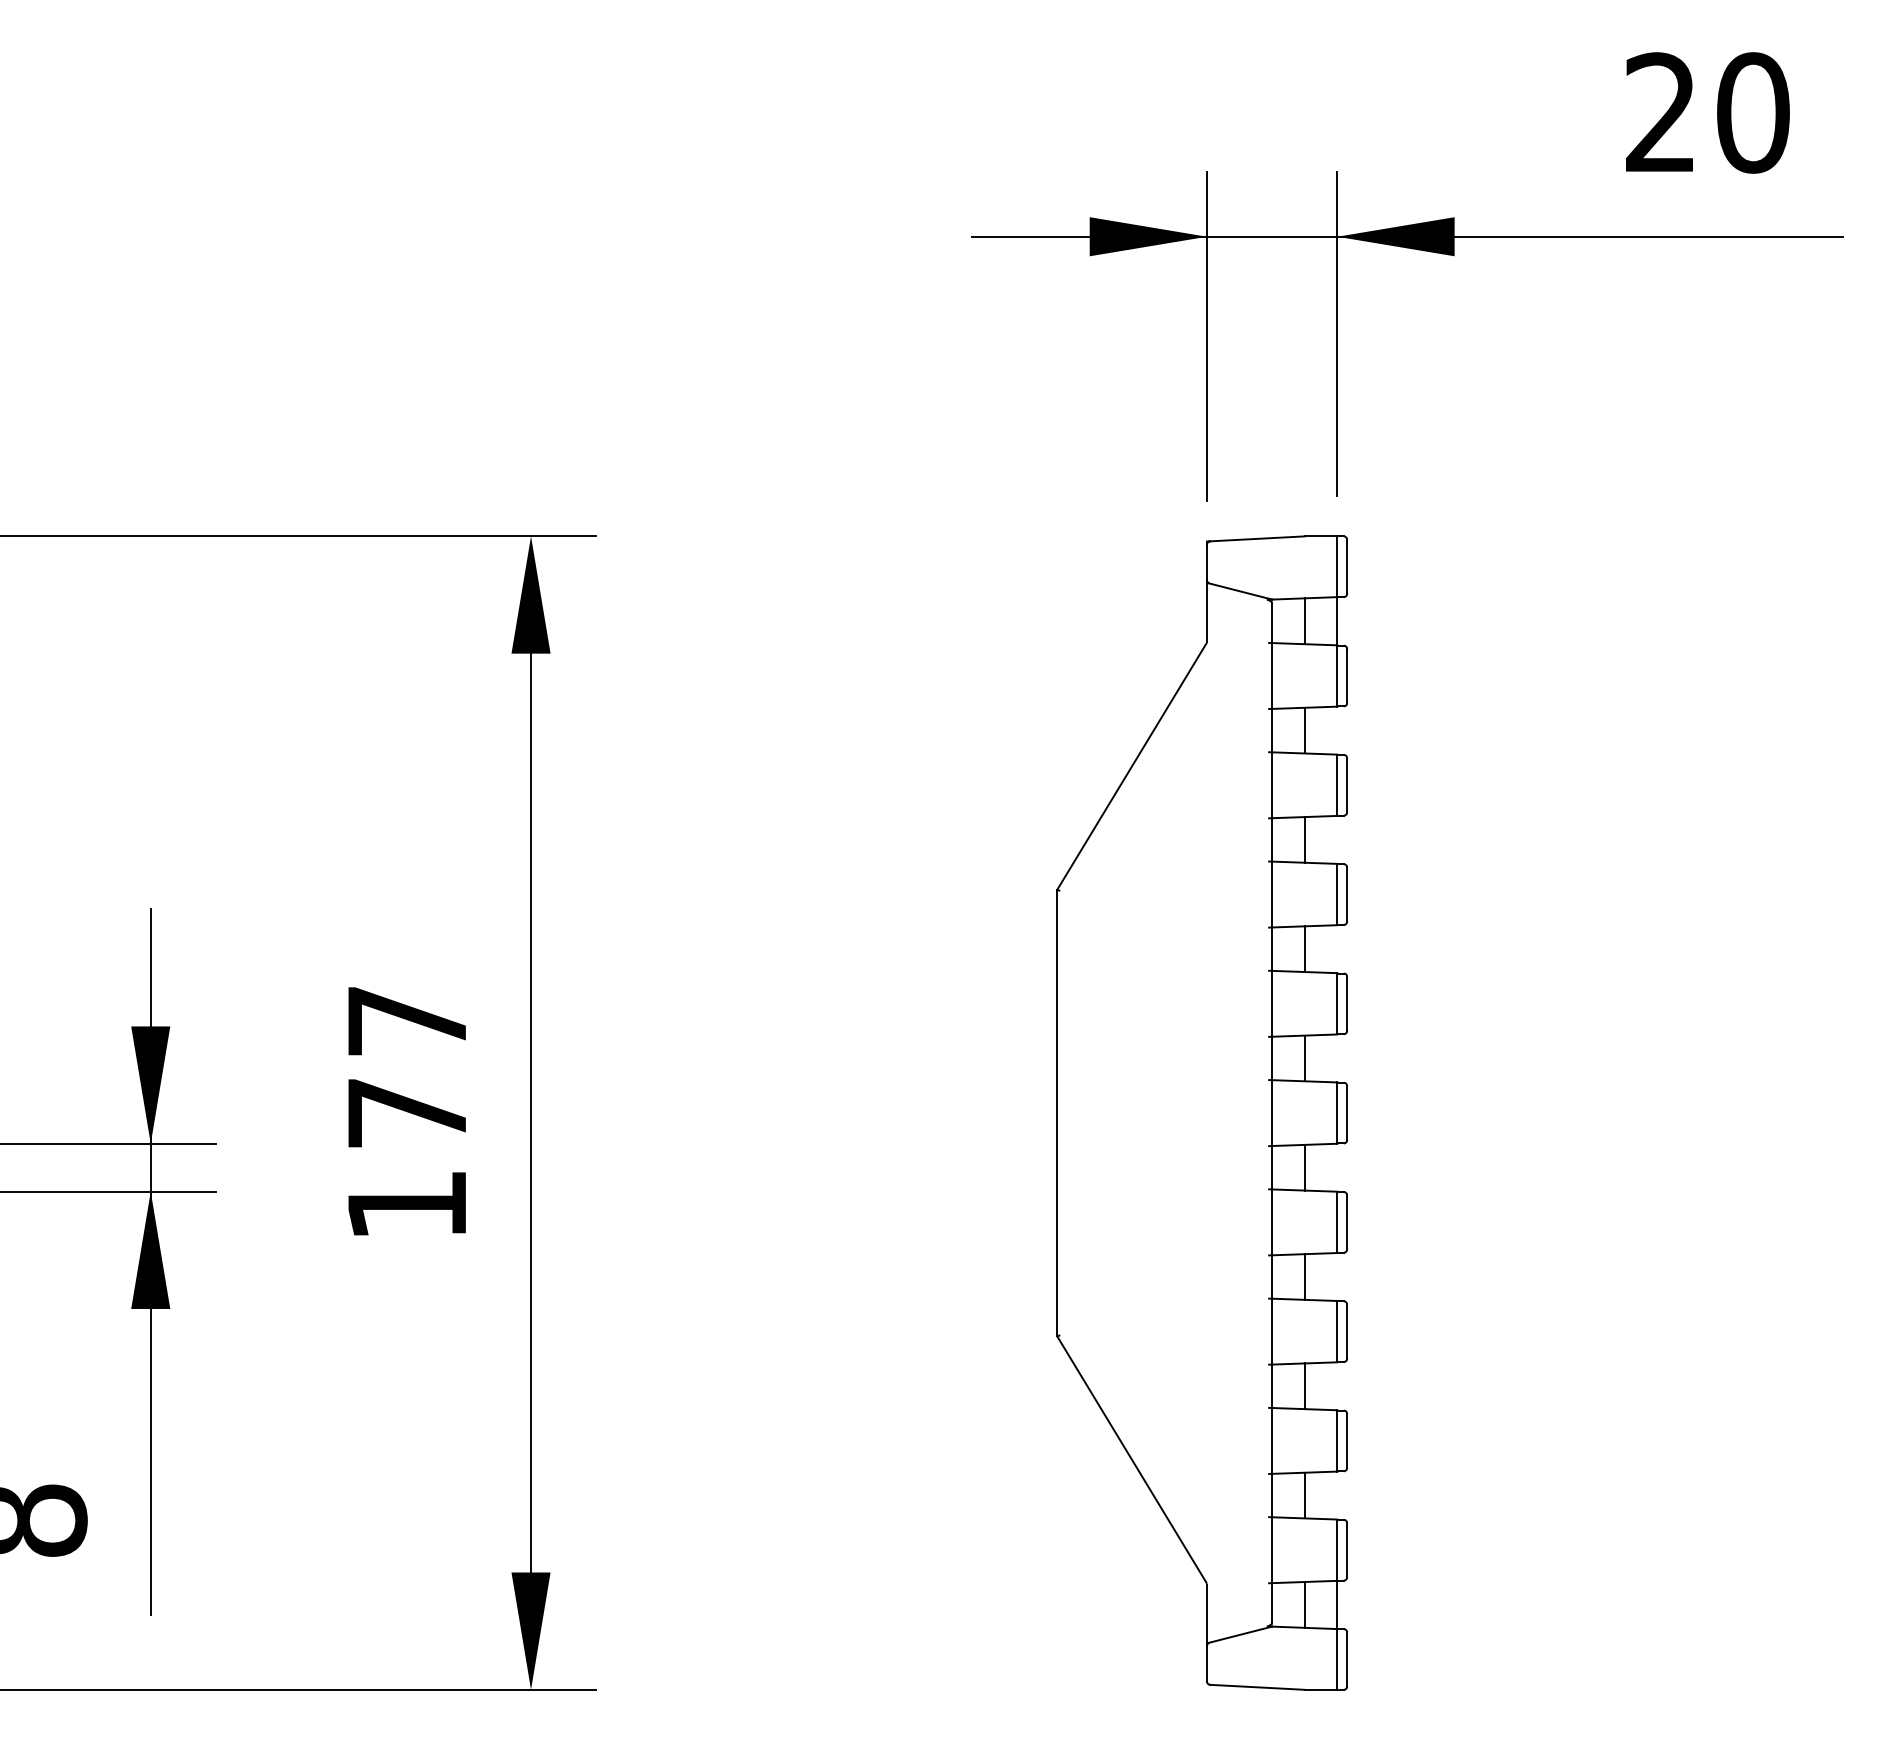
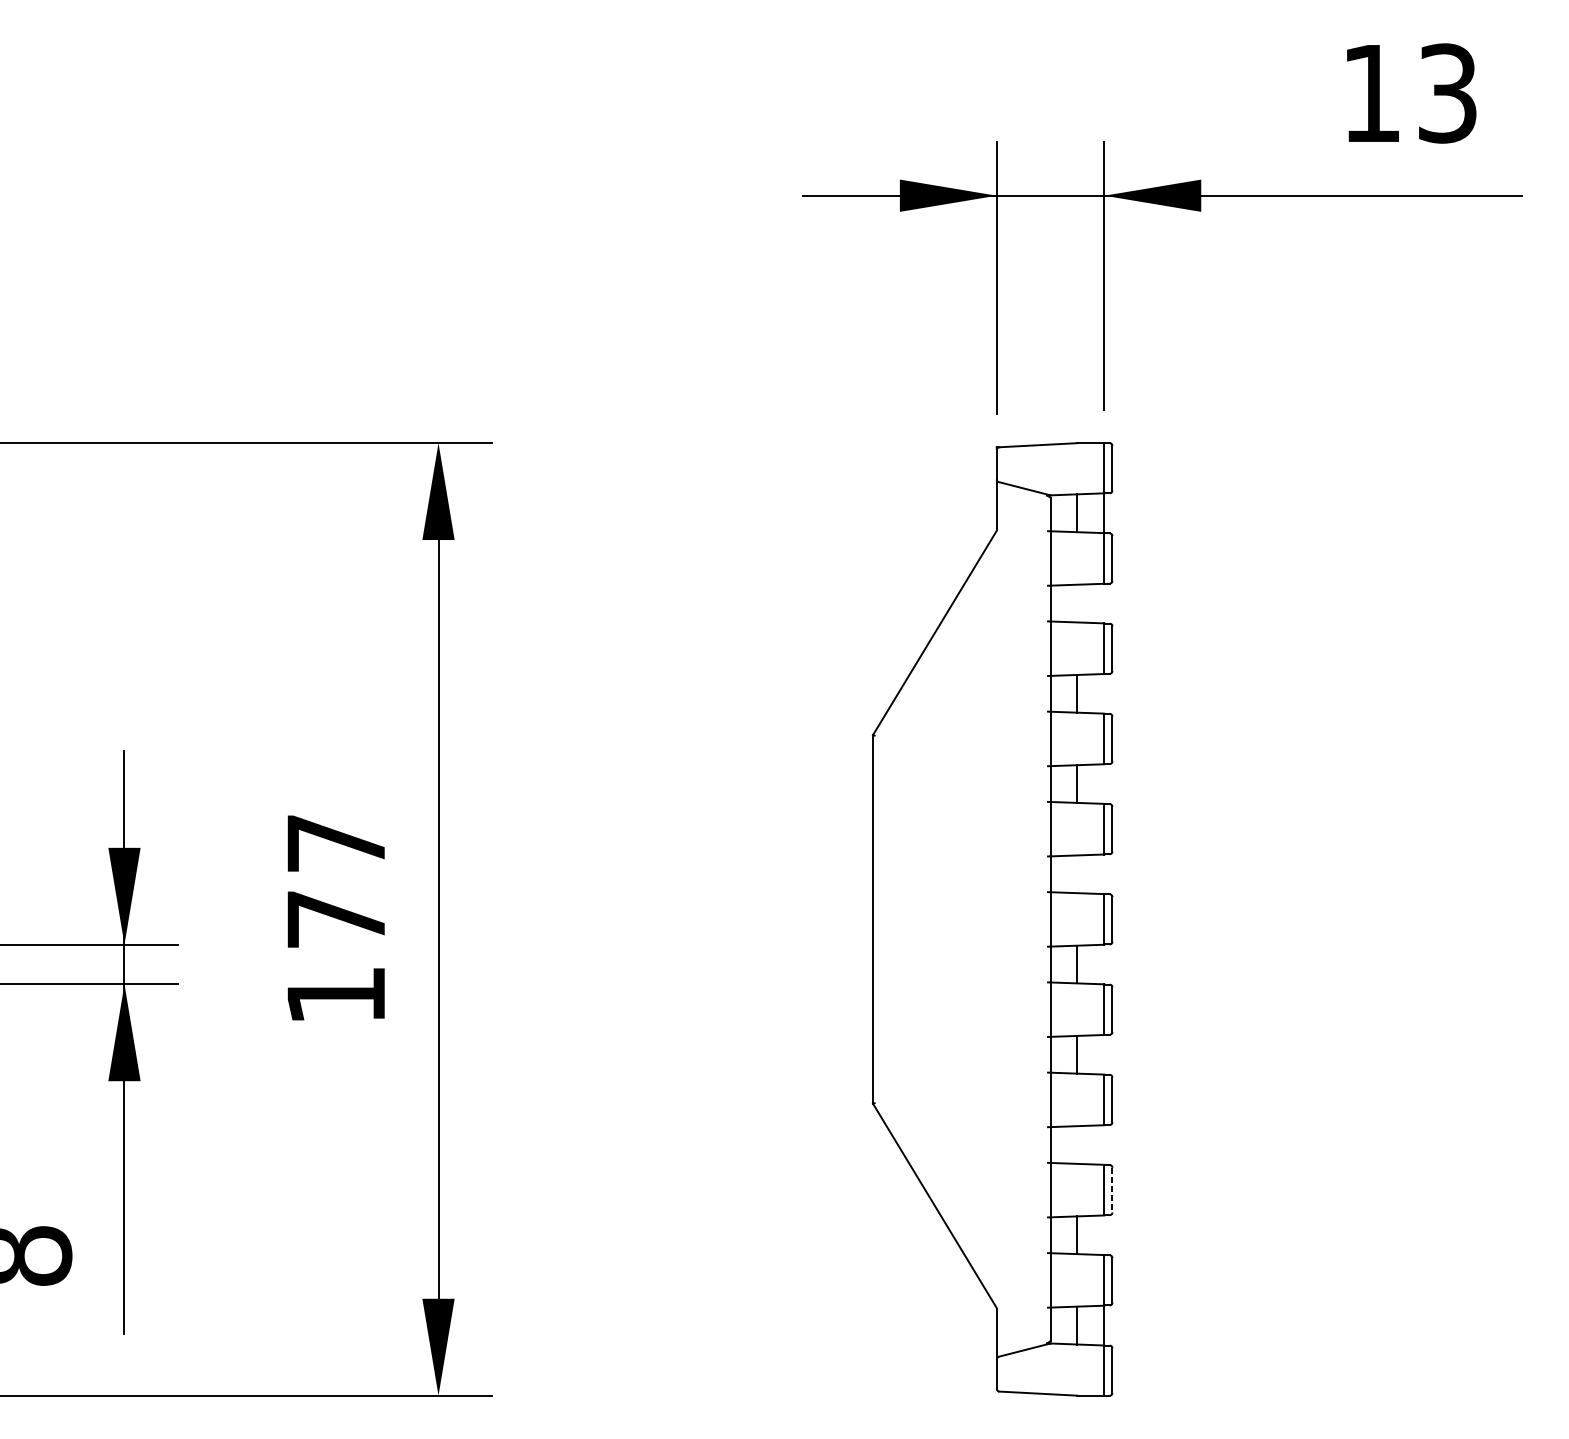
text: (1707, 112) -> (1410, 93), 20 -> 13
line: (1304, 730) -> (1077, 603), removed
line: (1304, 1058) -> (1077, 874), removed
line: (1304, 1386) -> (1077, 1145), removed
line: (1347, 1441) -> (1112, 1190), solid -> dashed

